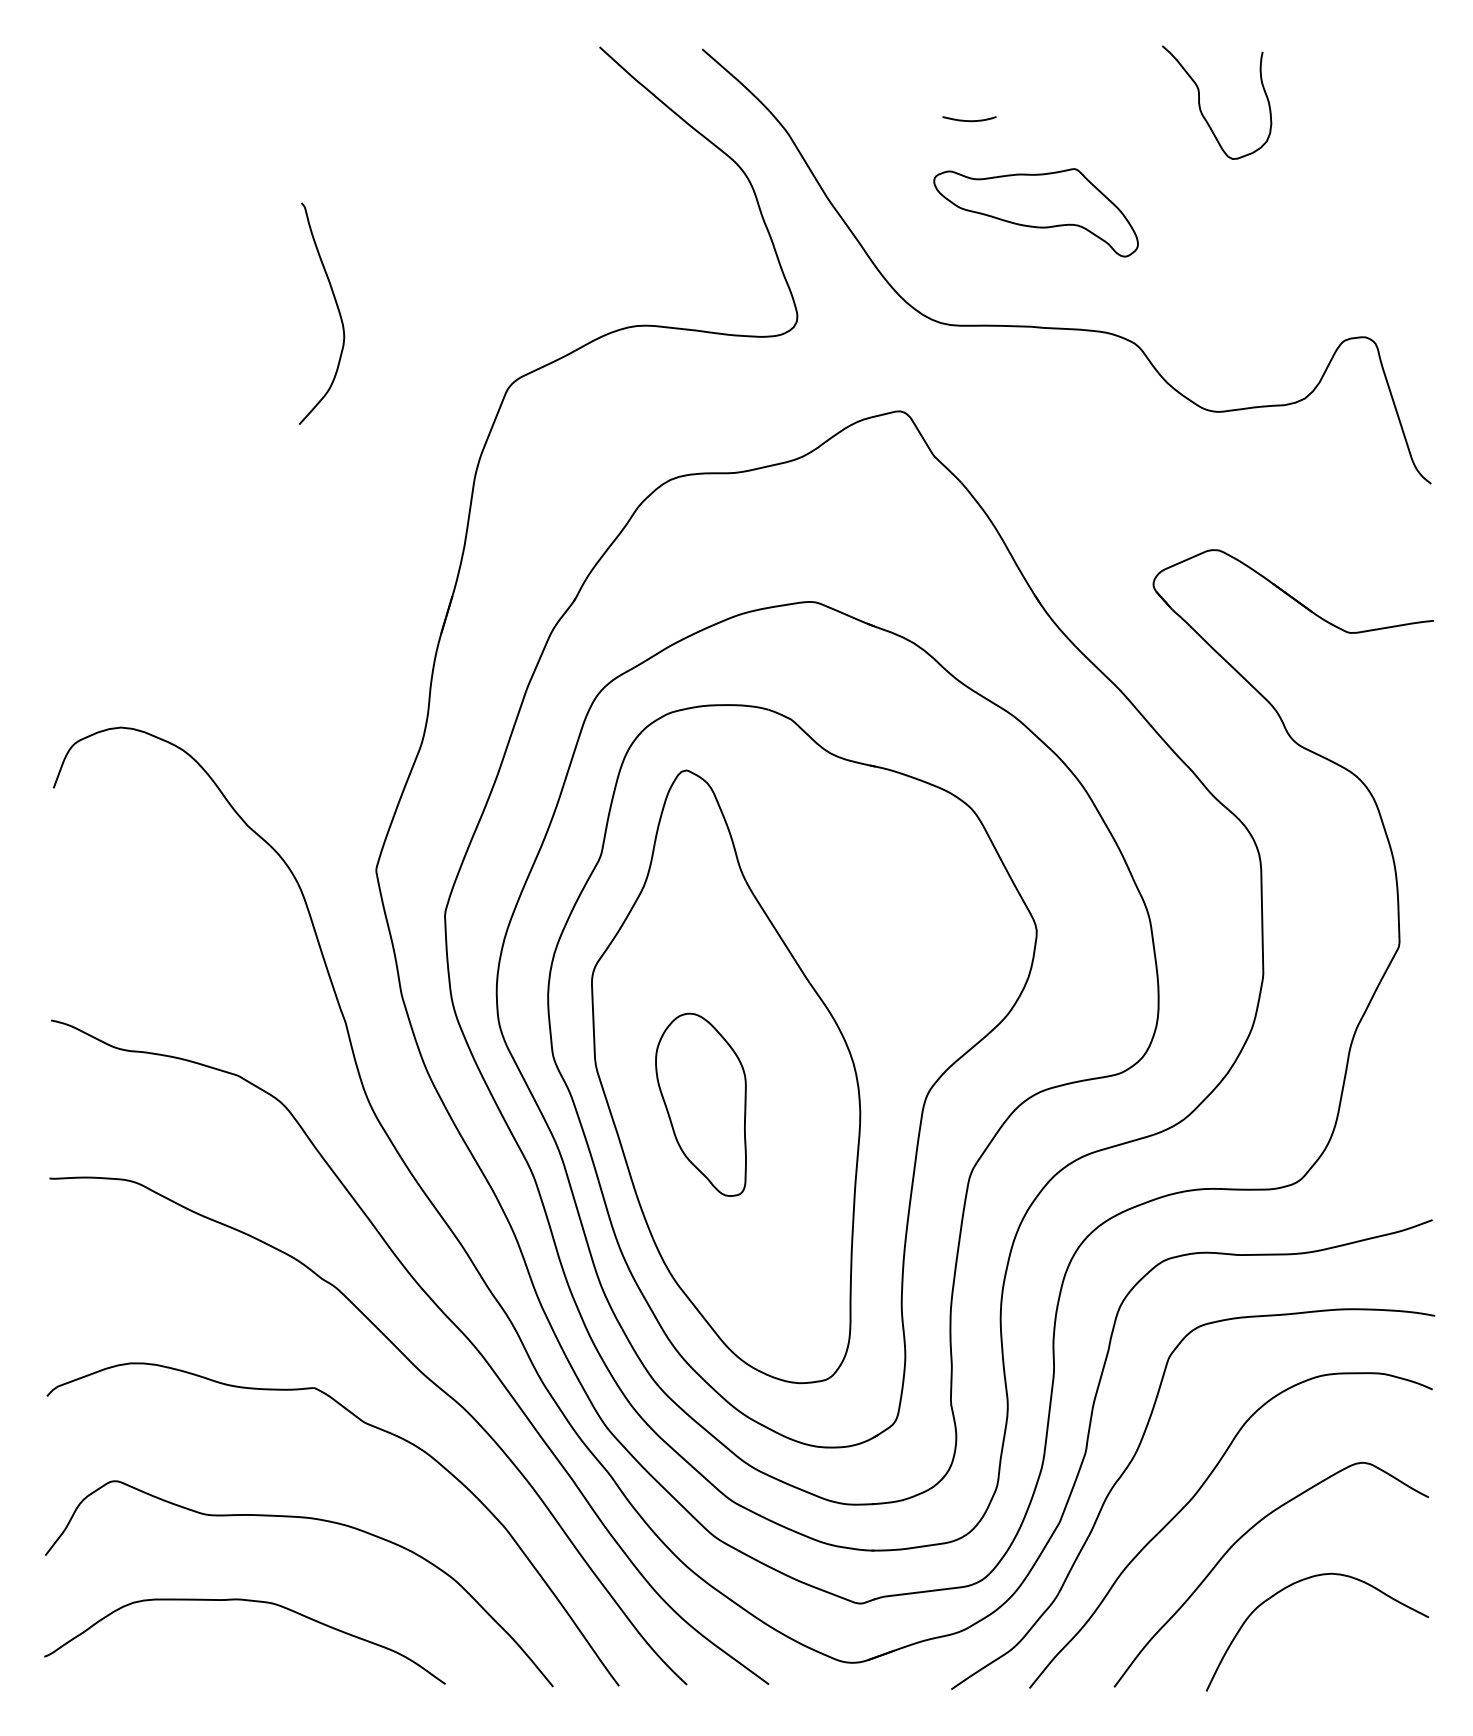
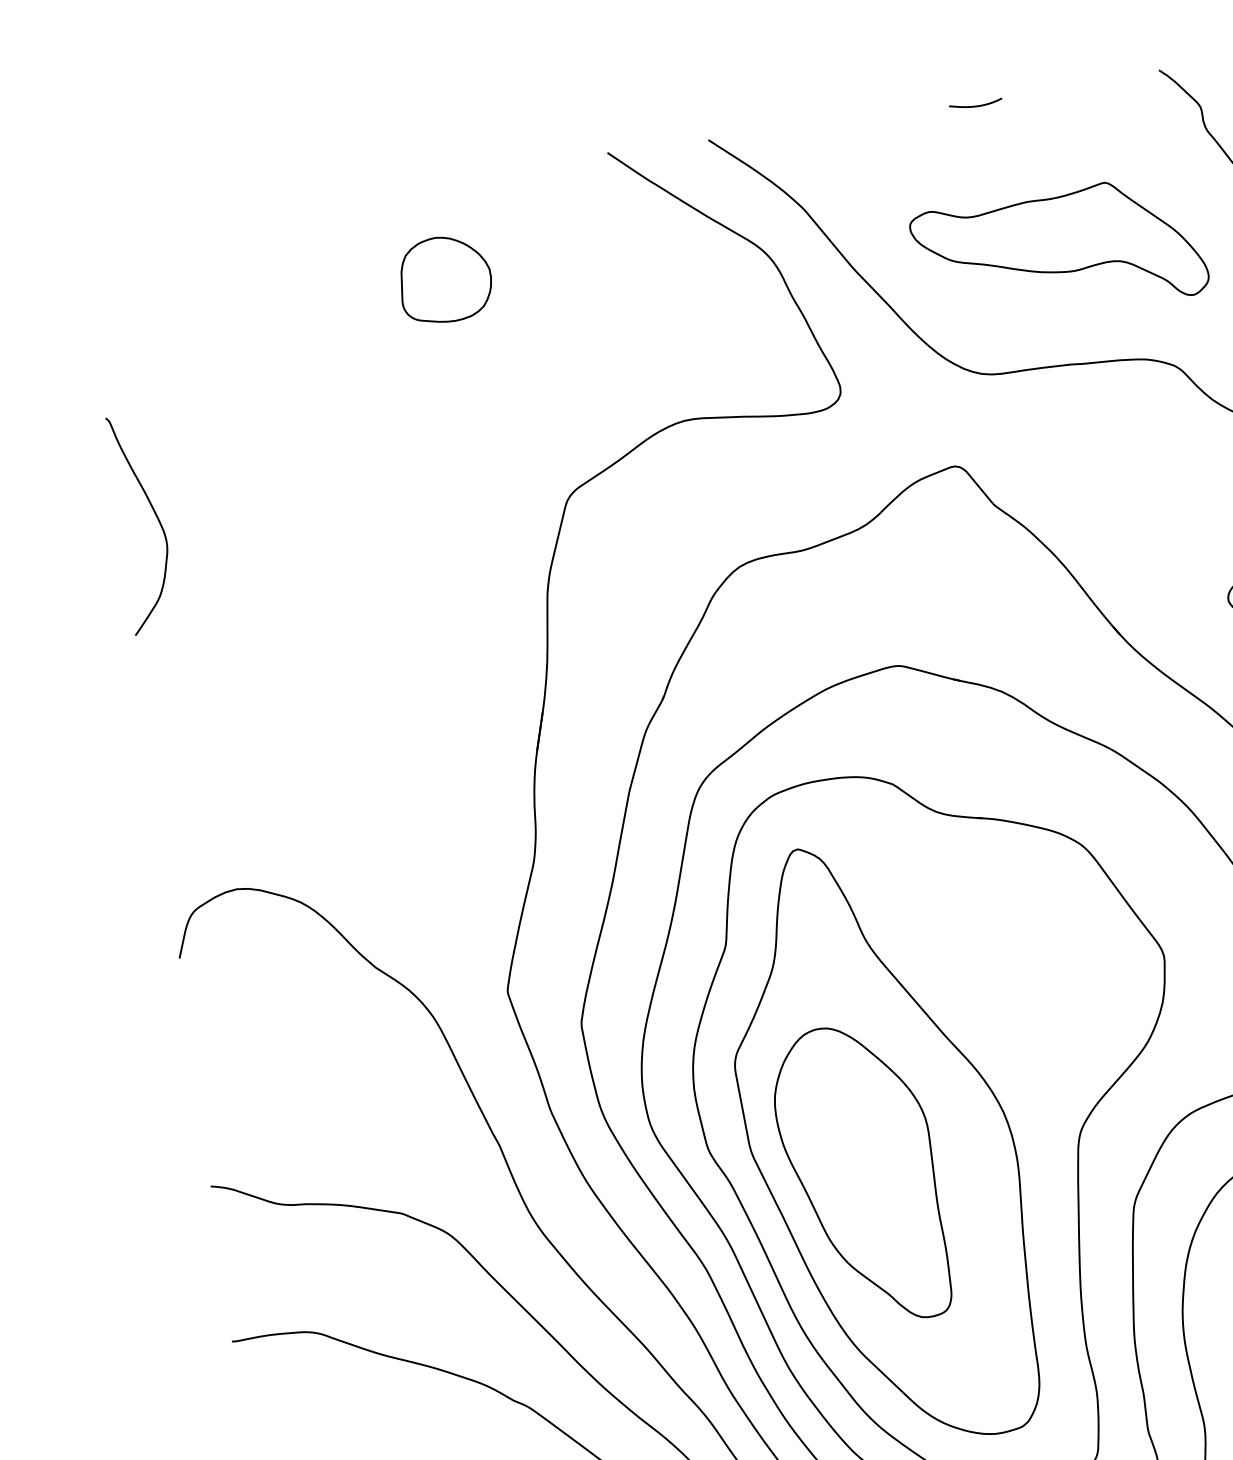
curve: (969, 120) -> (976, 105), moved
part: (418, 149) -> (444, 279), added
part: (1035, 212) -> (1058, 251), size x1.43
curve: (337, 309) -> (156, 517), moved
part: (700, 1104) -> (859, 1174), size x1.67

